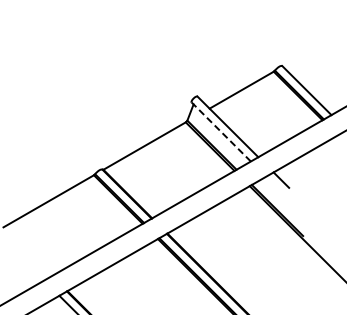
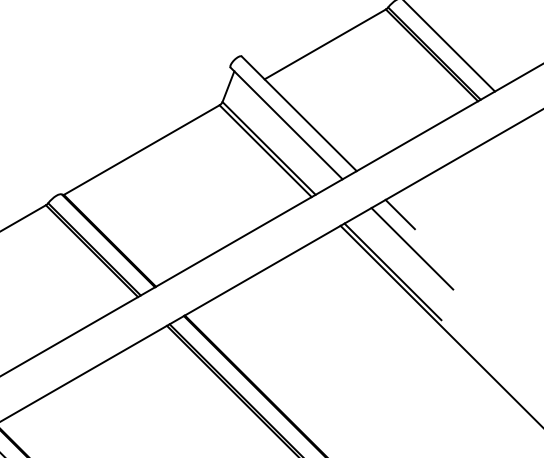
line: (221, 132) -> (287, 124), dashed -> solid
line: (287, 197) -> (411, 247), added

